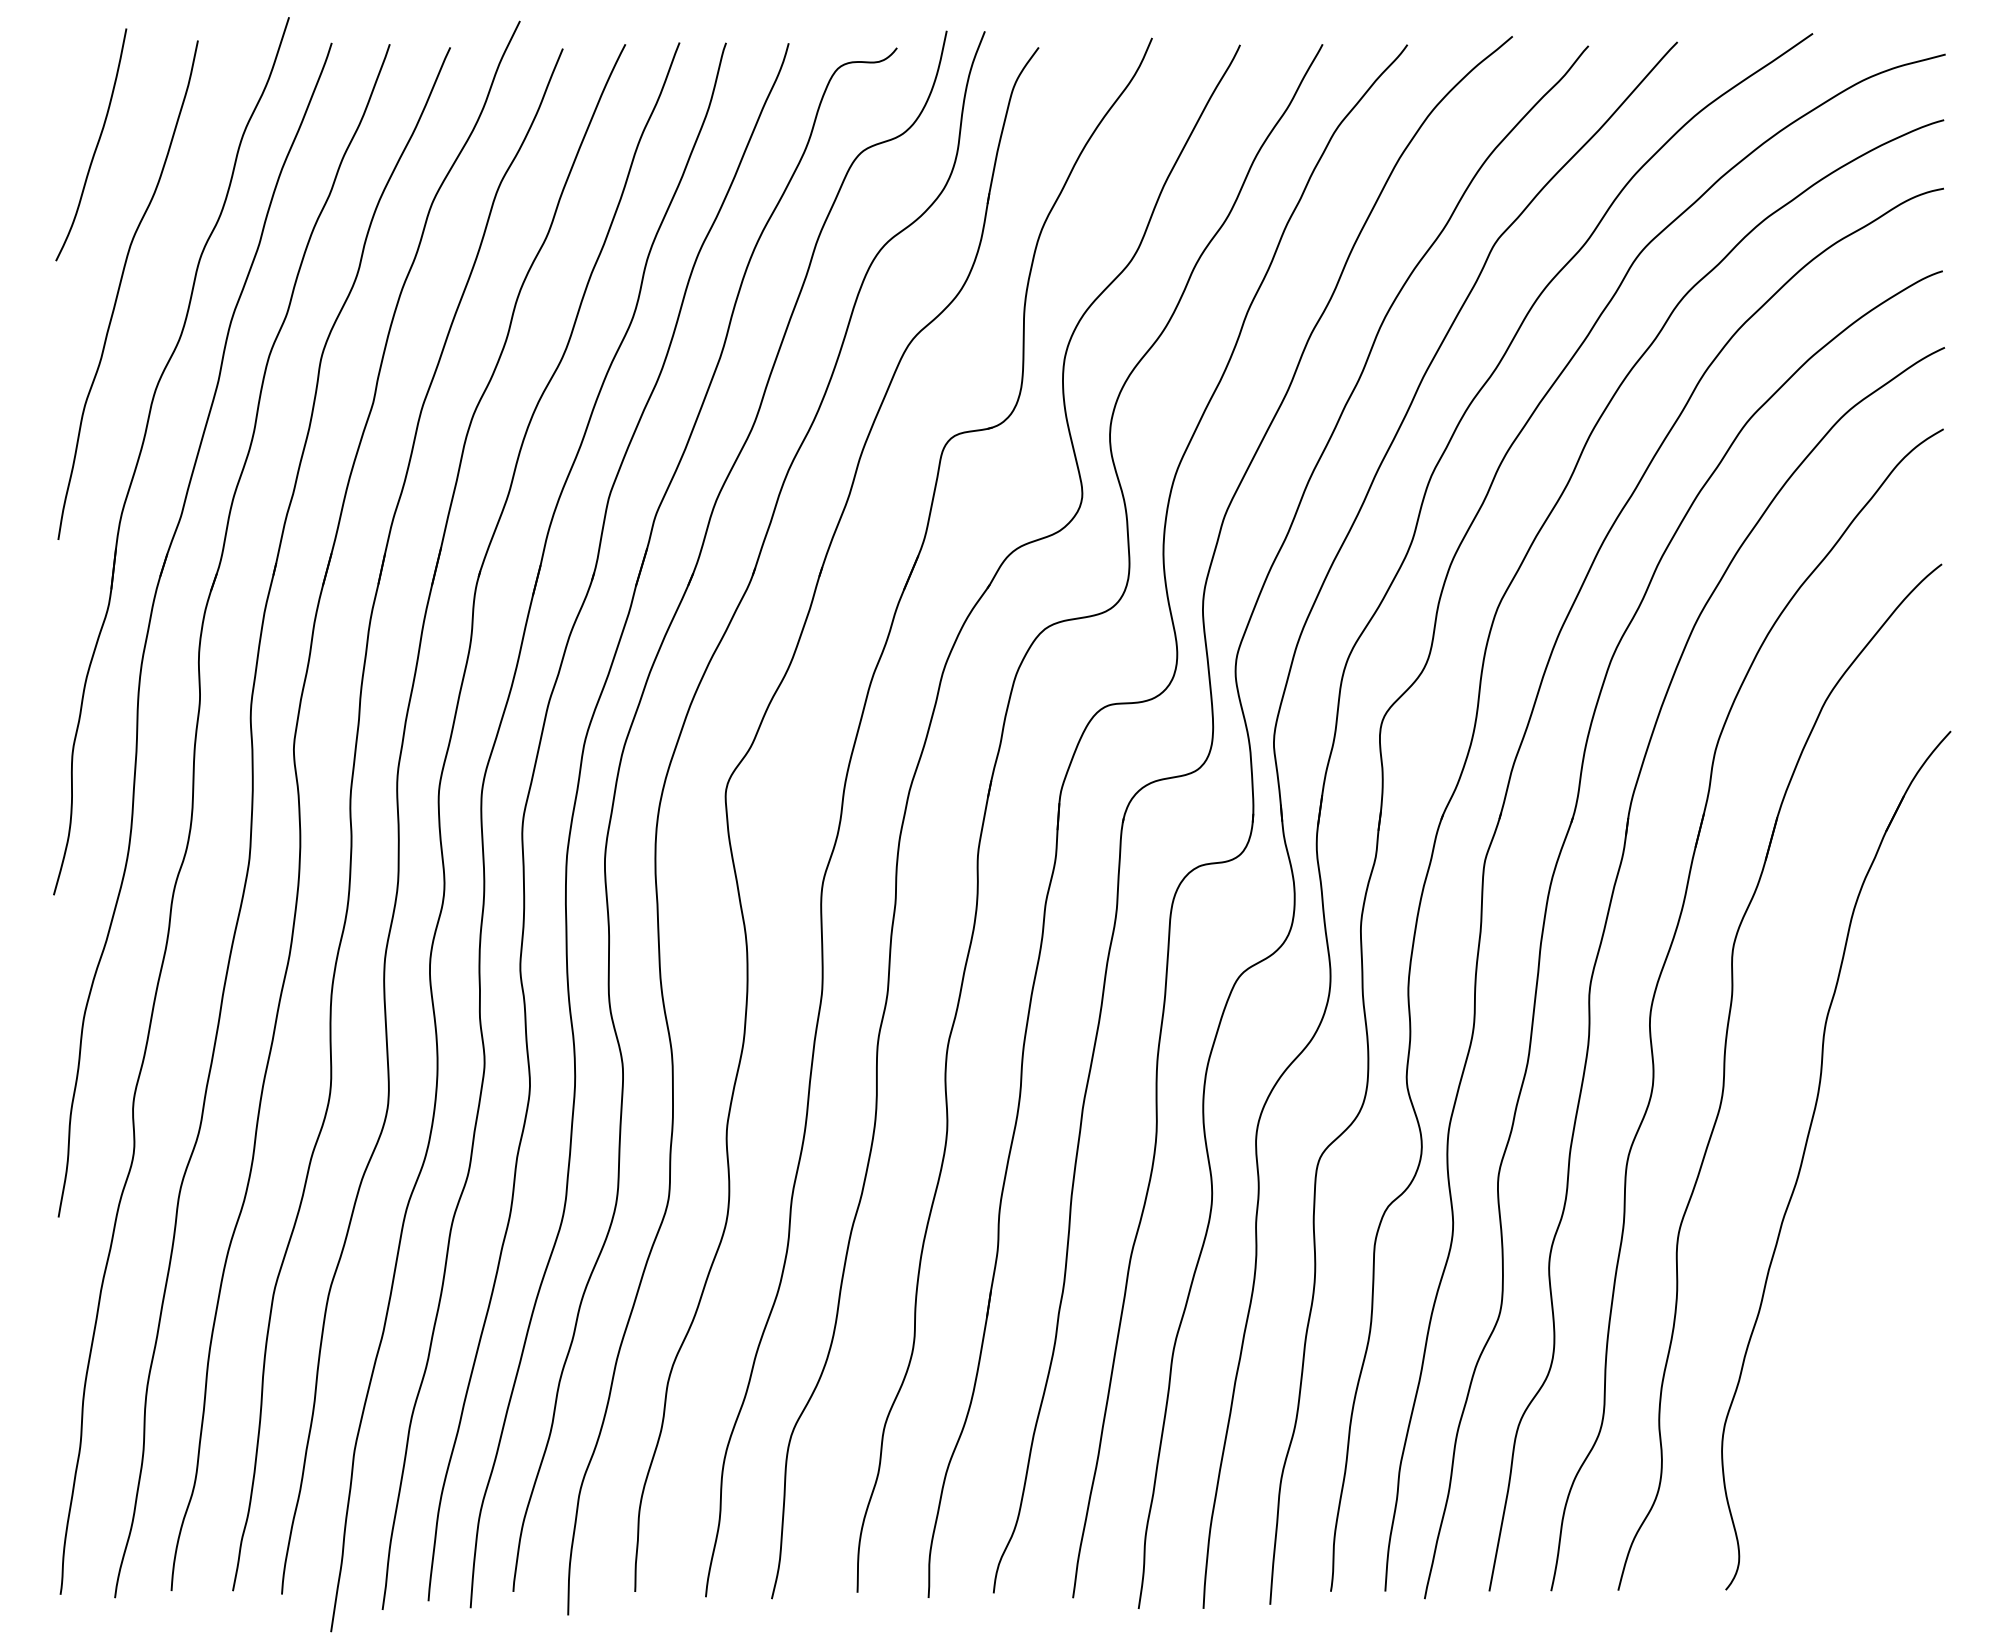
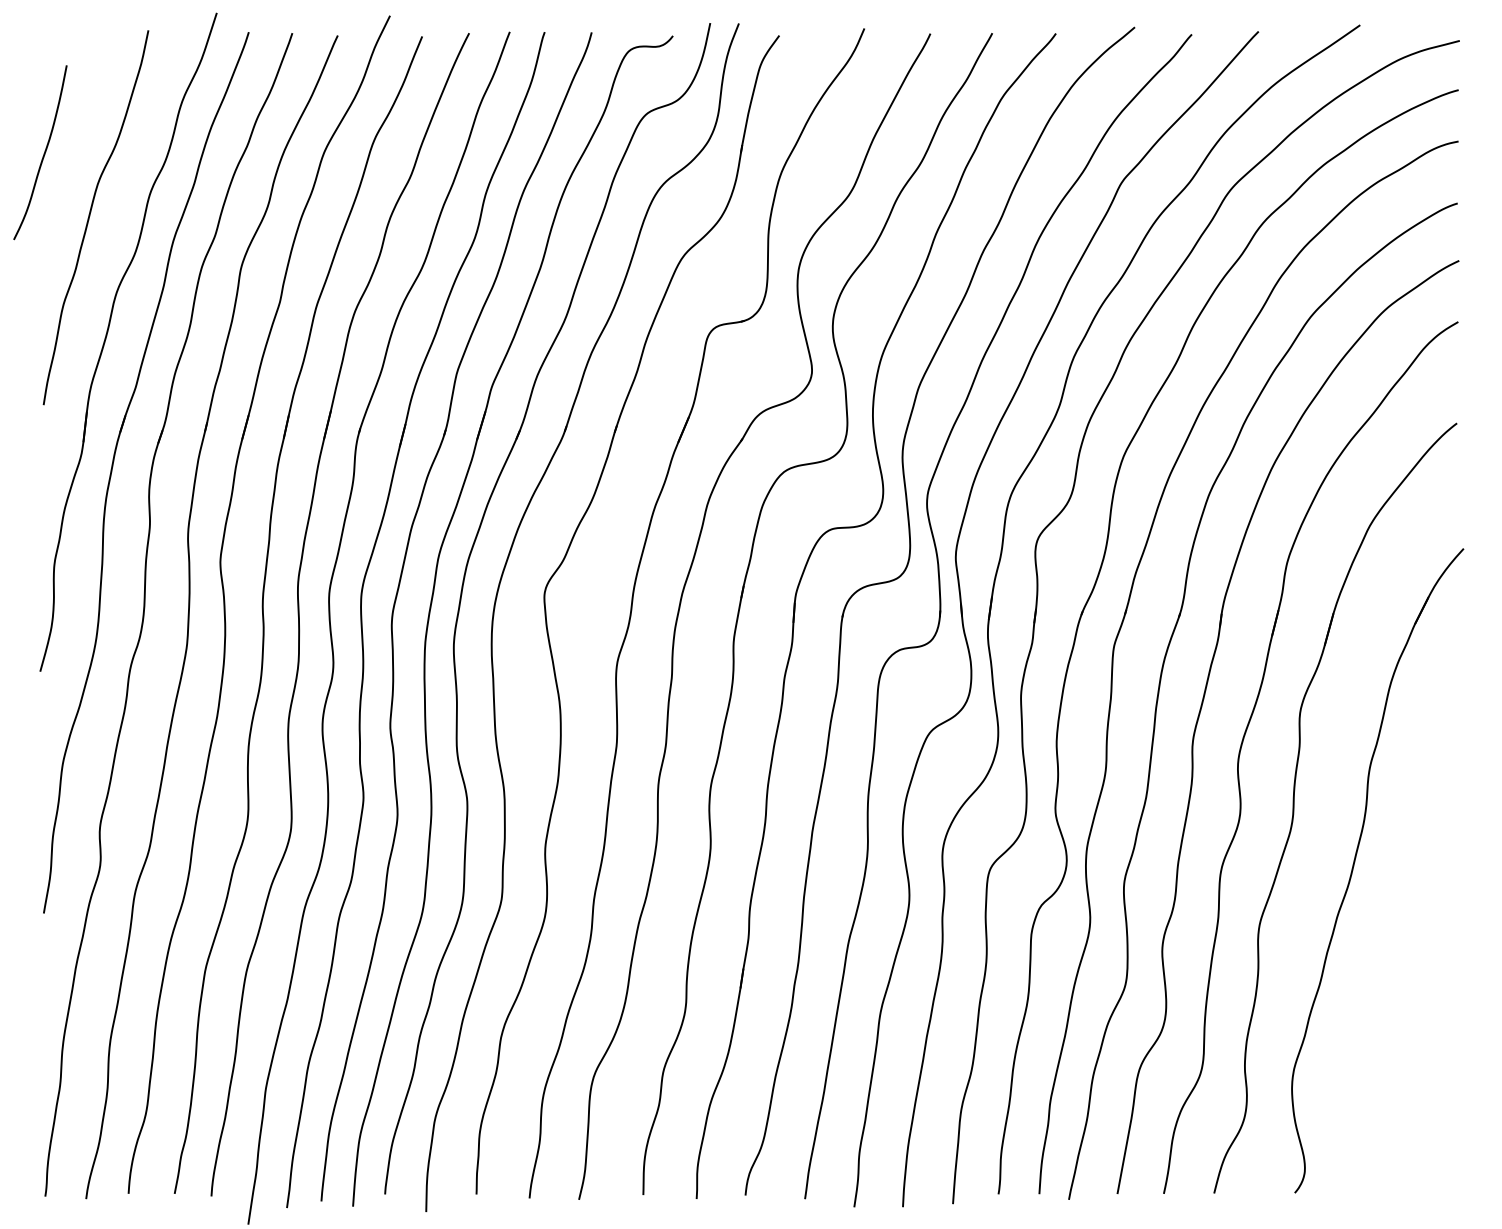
curve: (95, 145) -> (43, 153), moved

